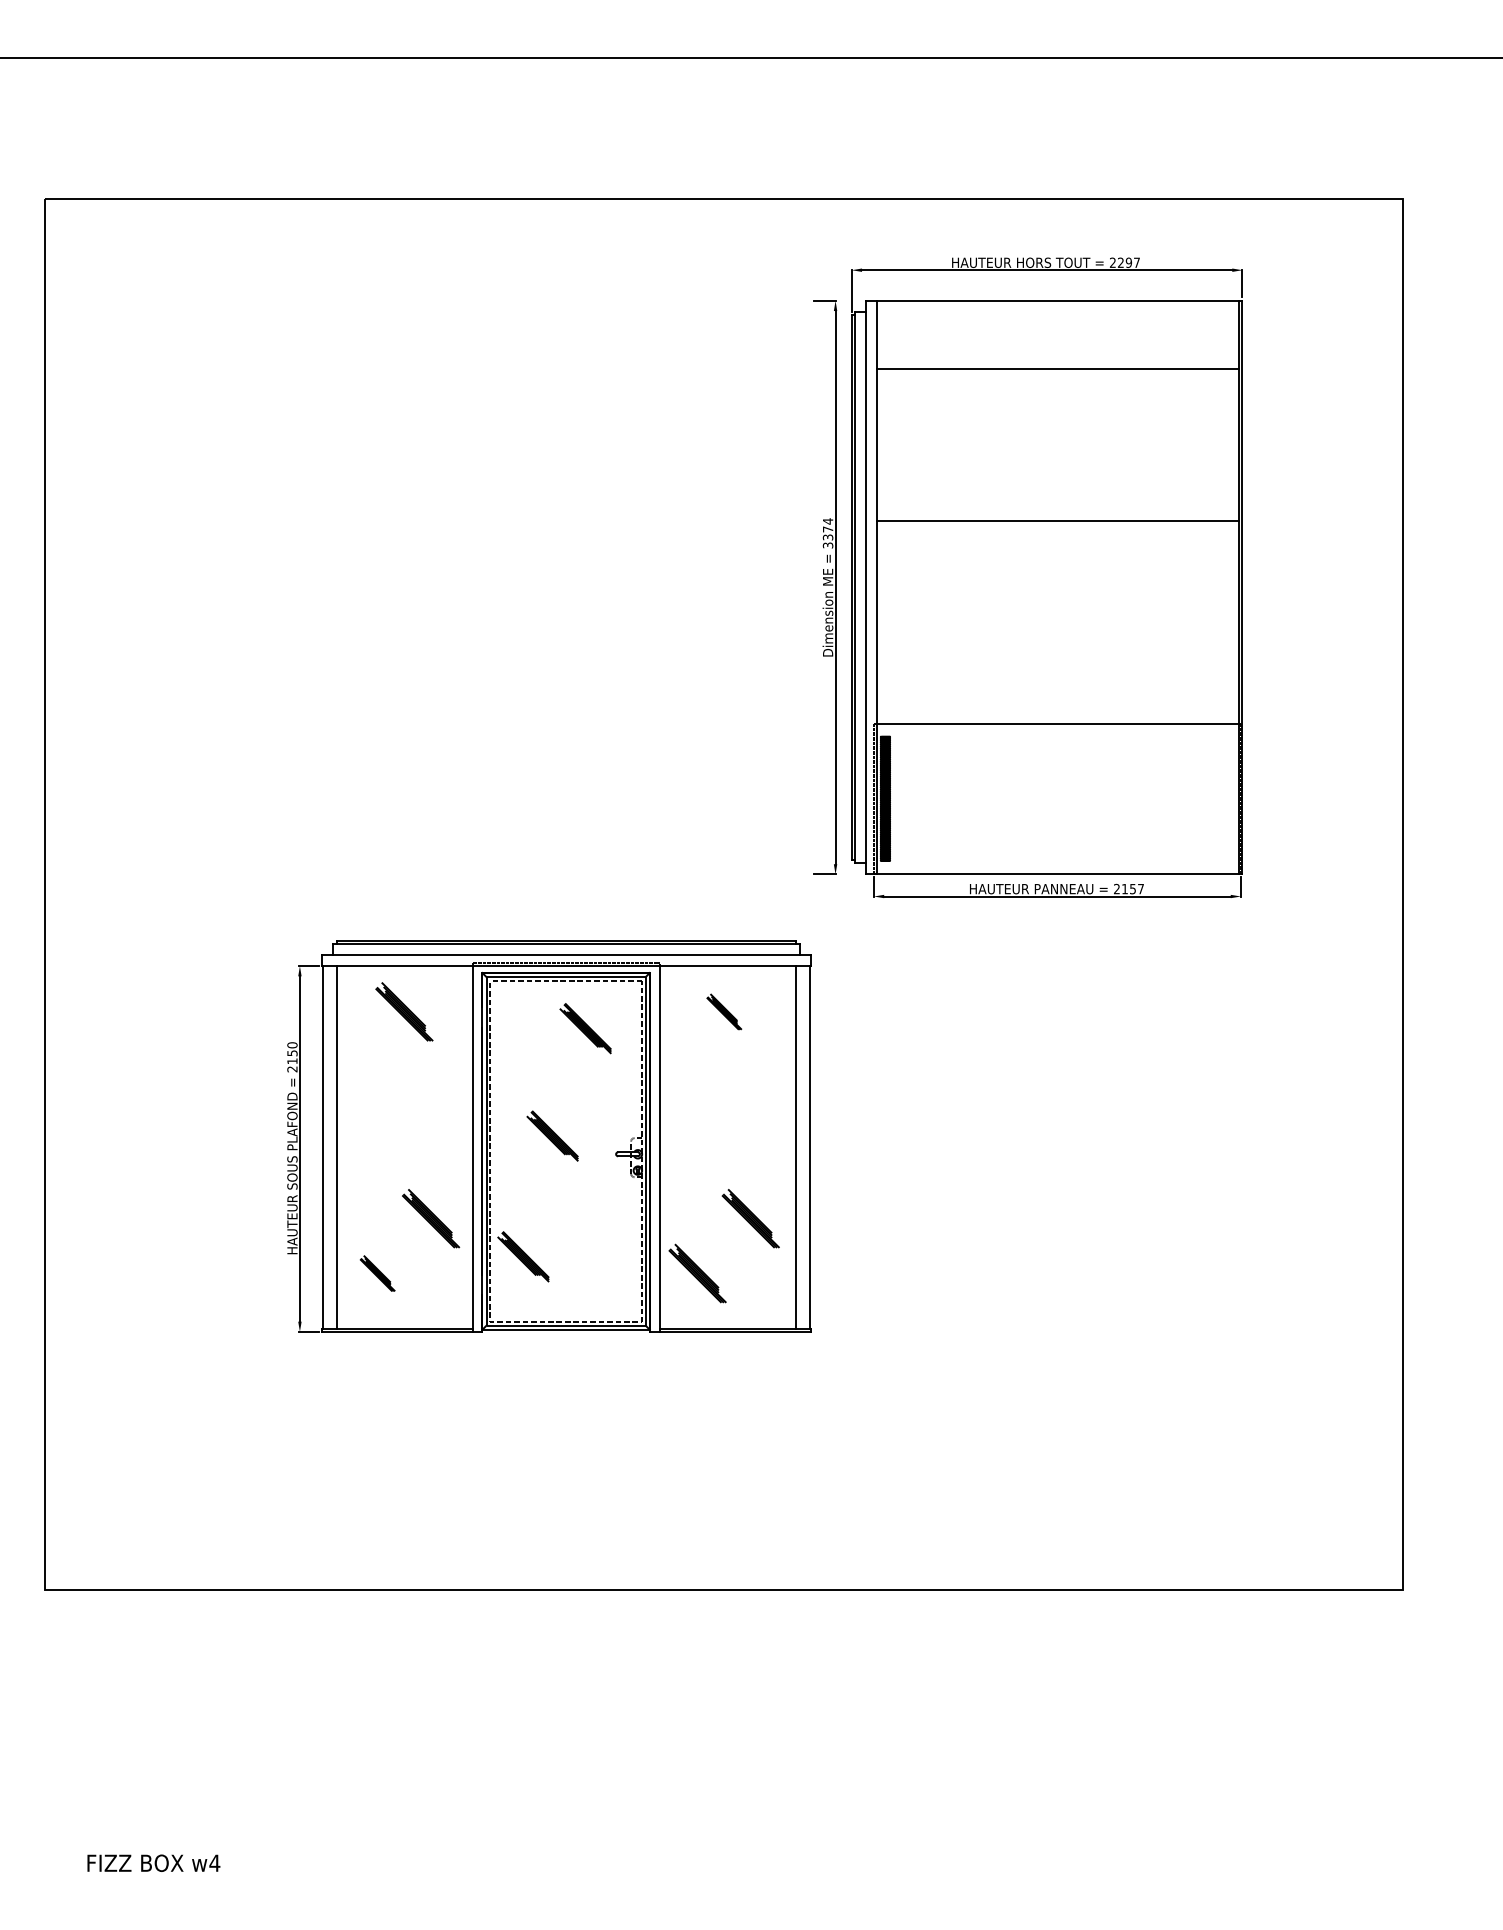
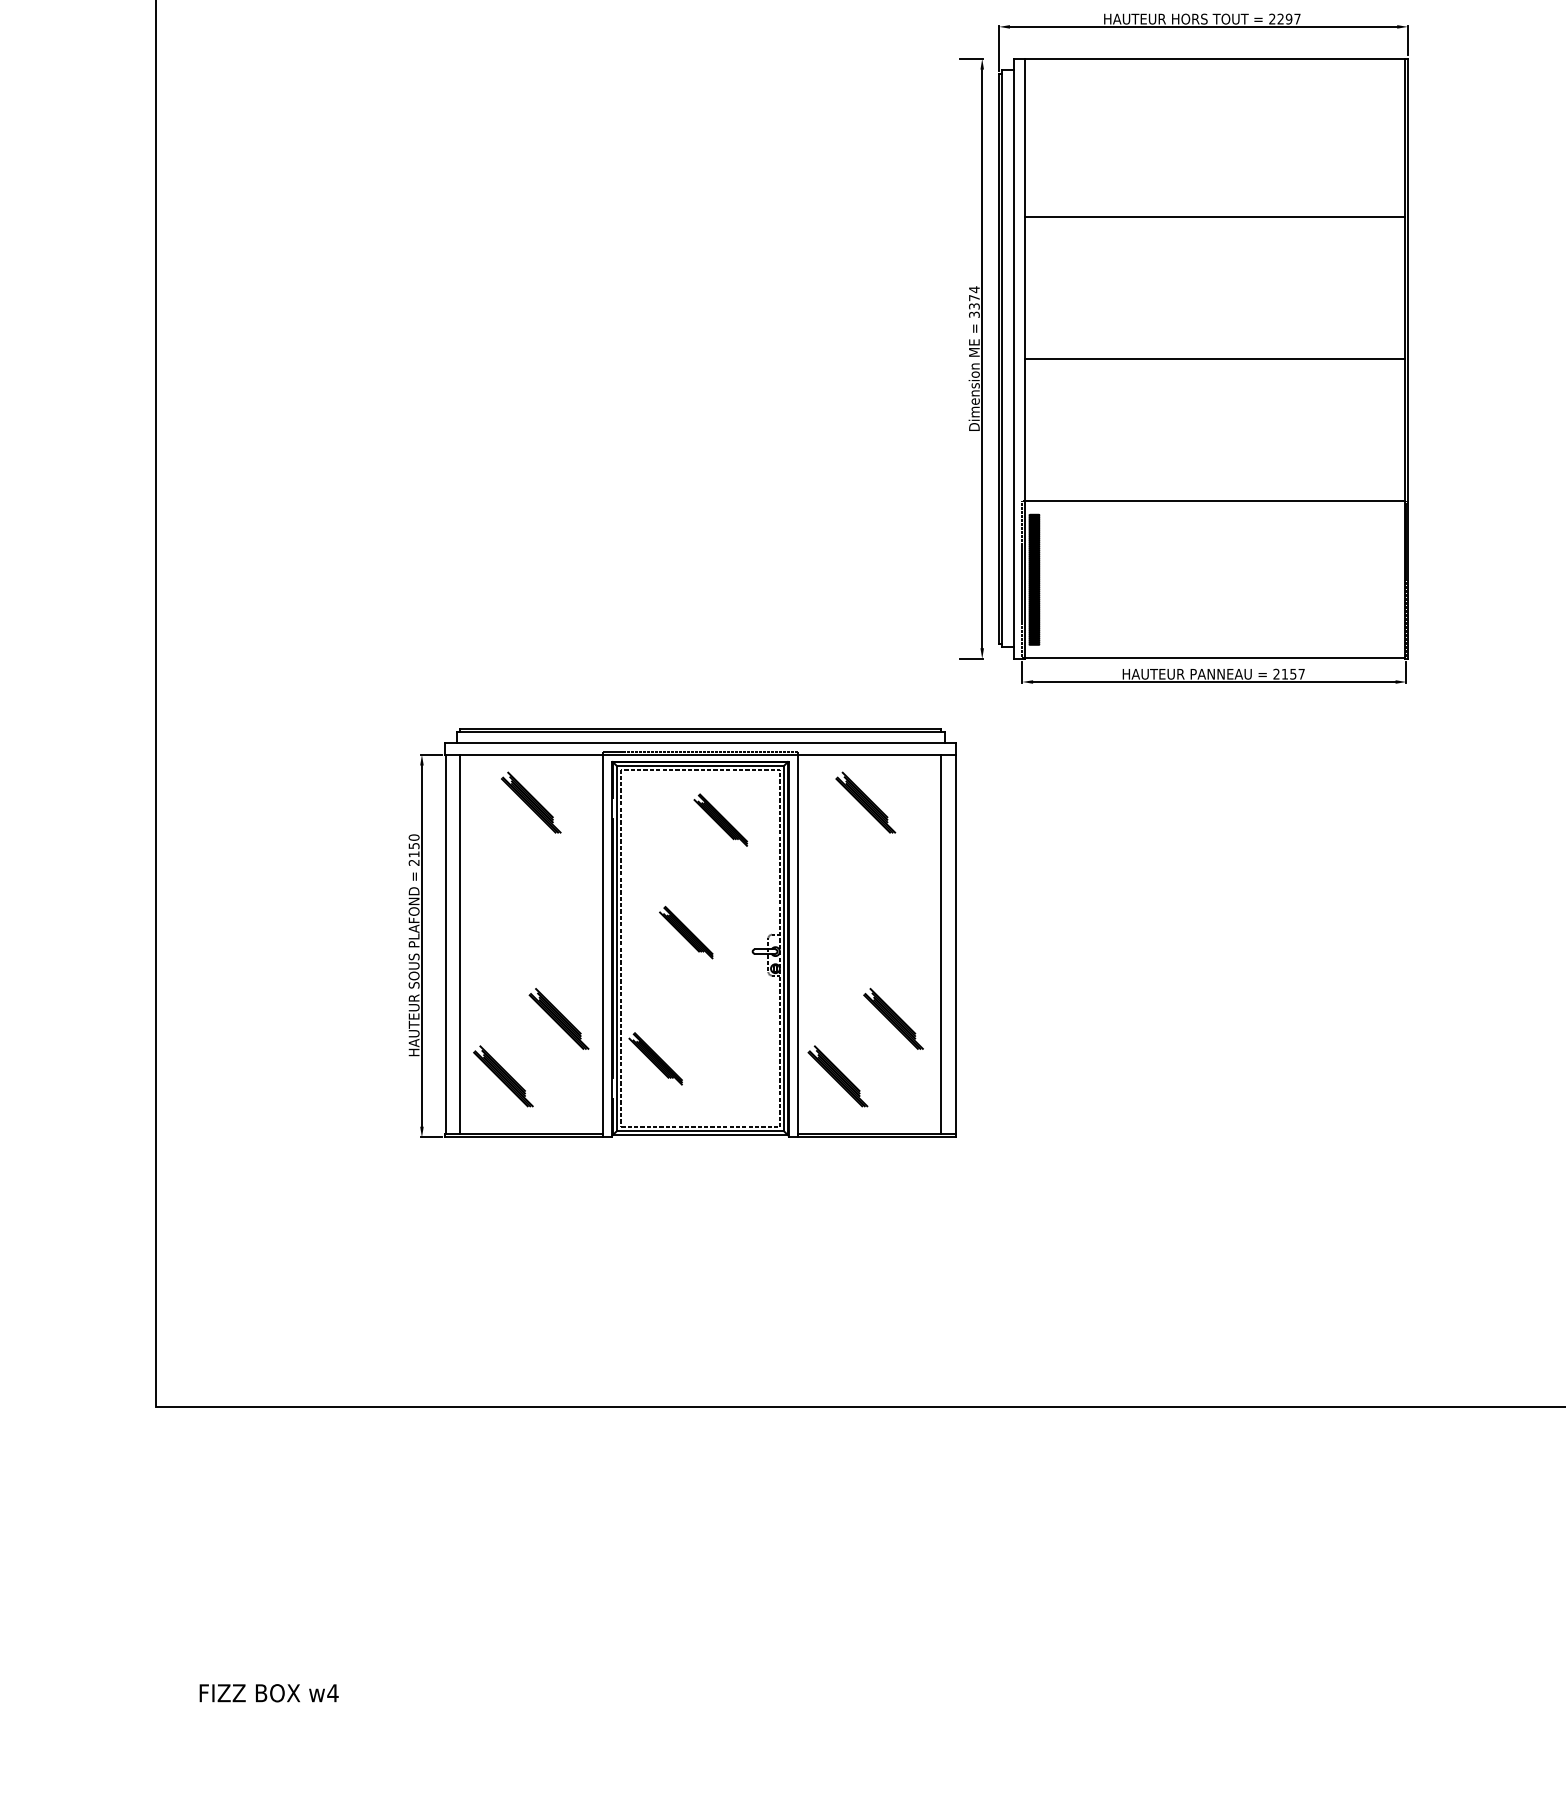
line: (1057, 368) -> (1214, 216), moved
line: (1057, 520) -> (1214, 358), moved
part: (724, 1011) -> (866, 802), size x1.67
part: (377, 1273) -> (503, 1076), size x1.67

